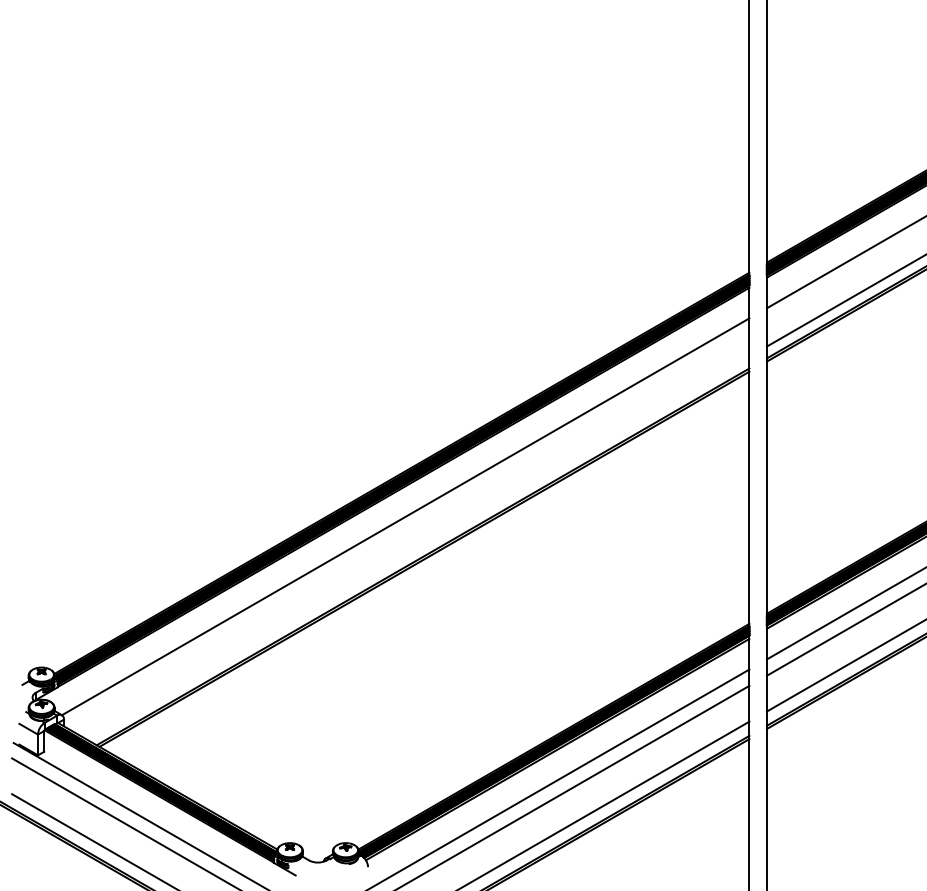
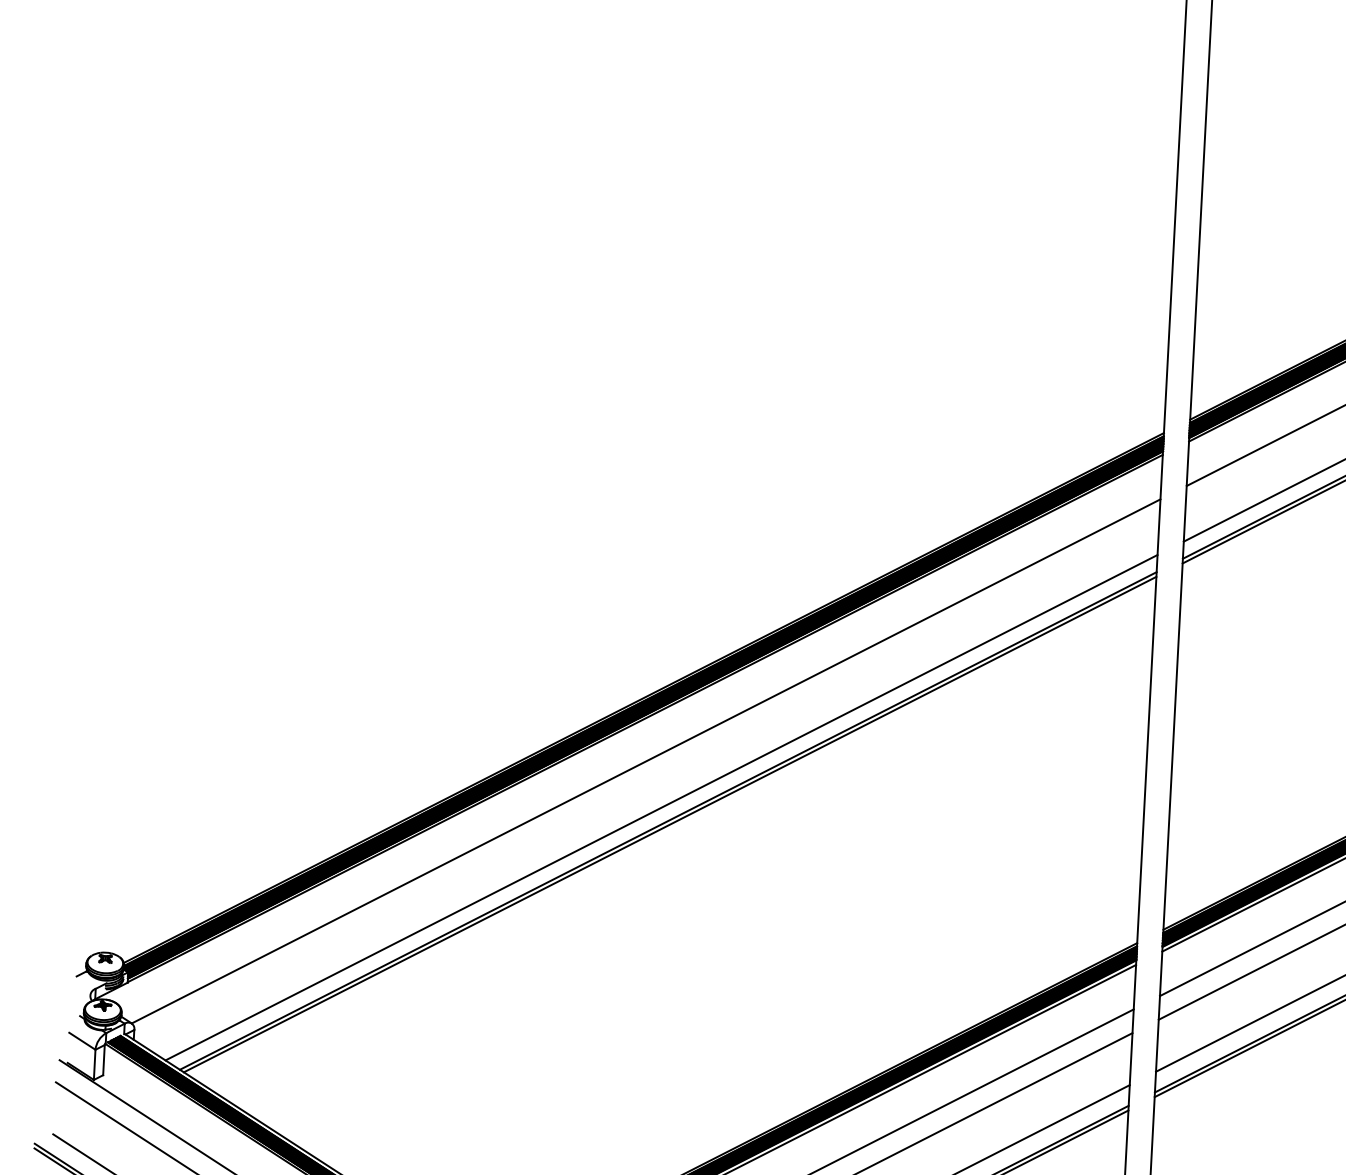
line: (417, 547) -> (660, 806), added

